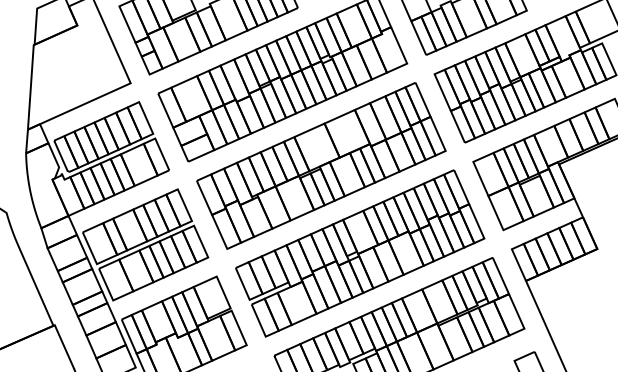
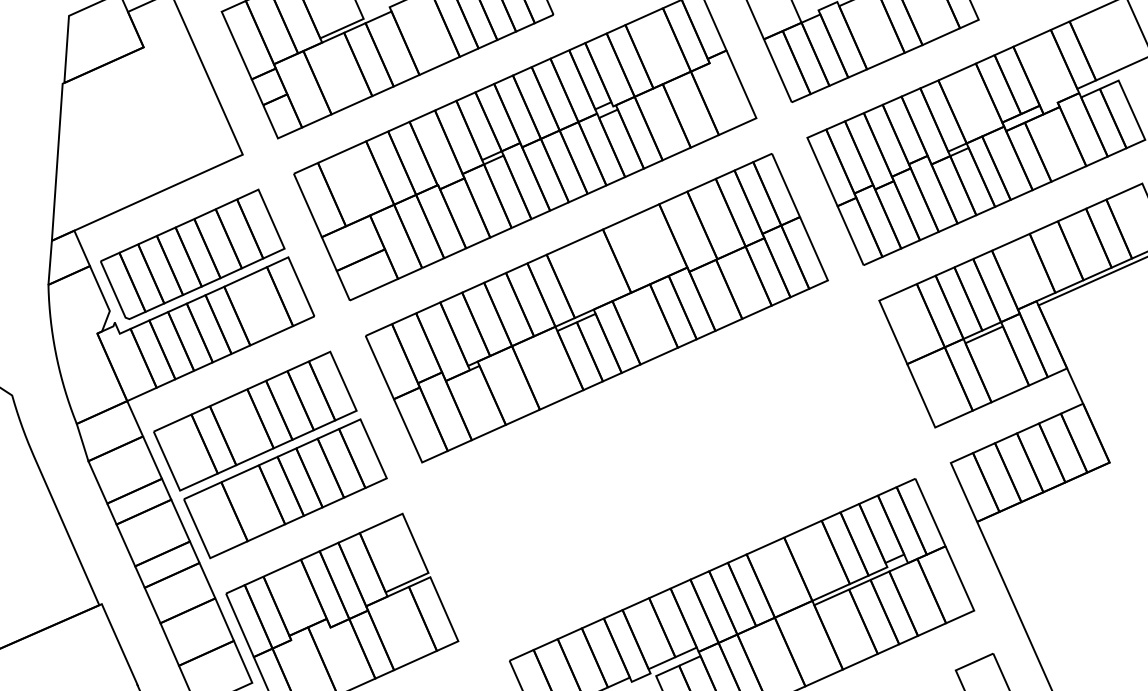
part: (360, 253) -> (669, 470), removed

